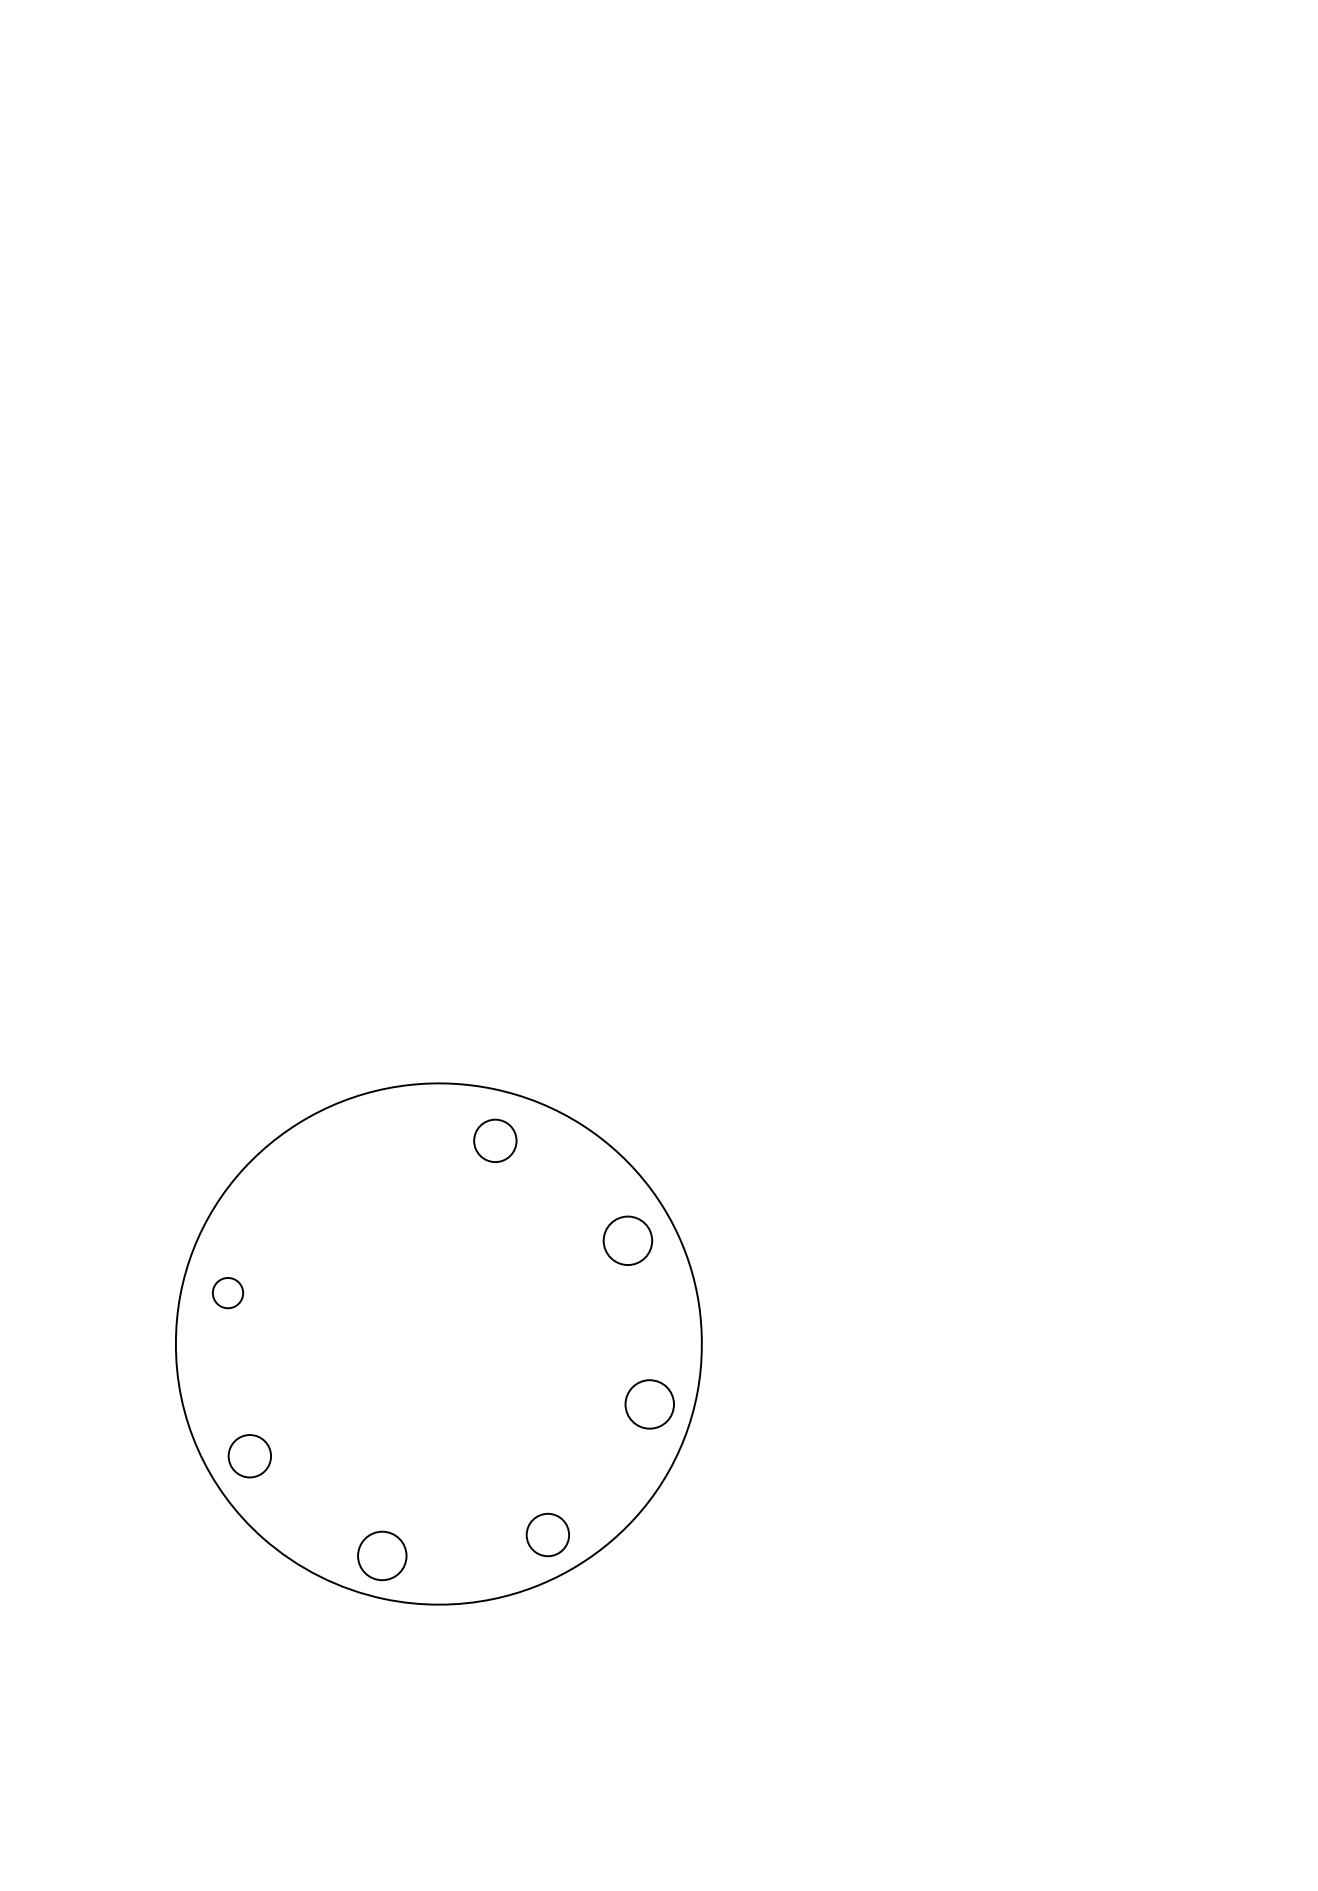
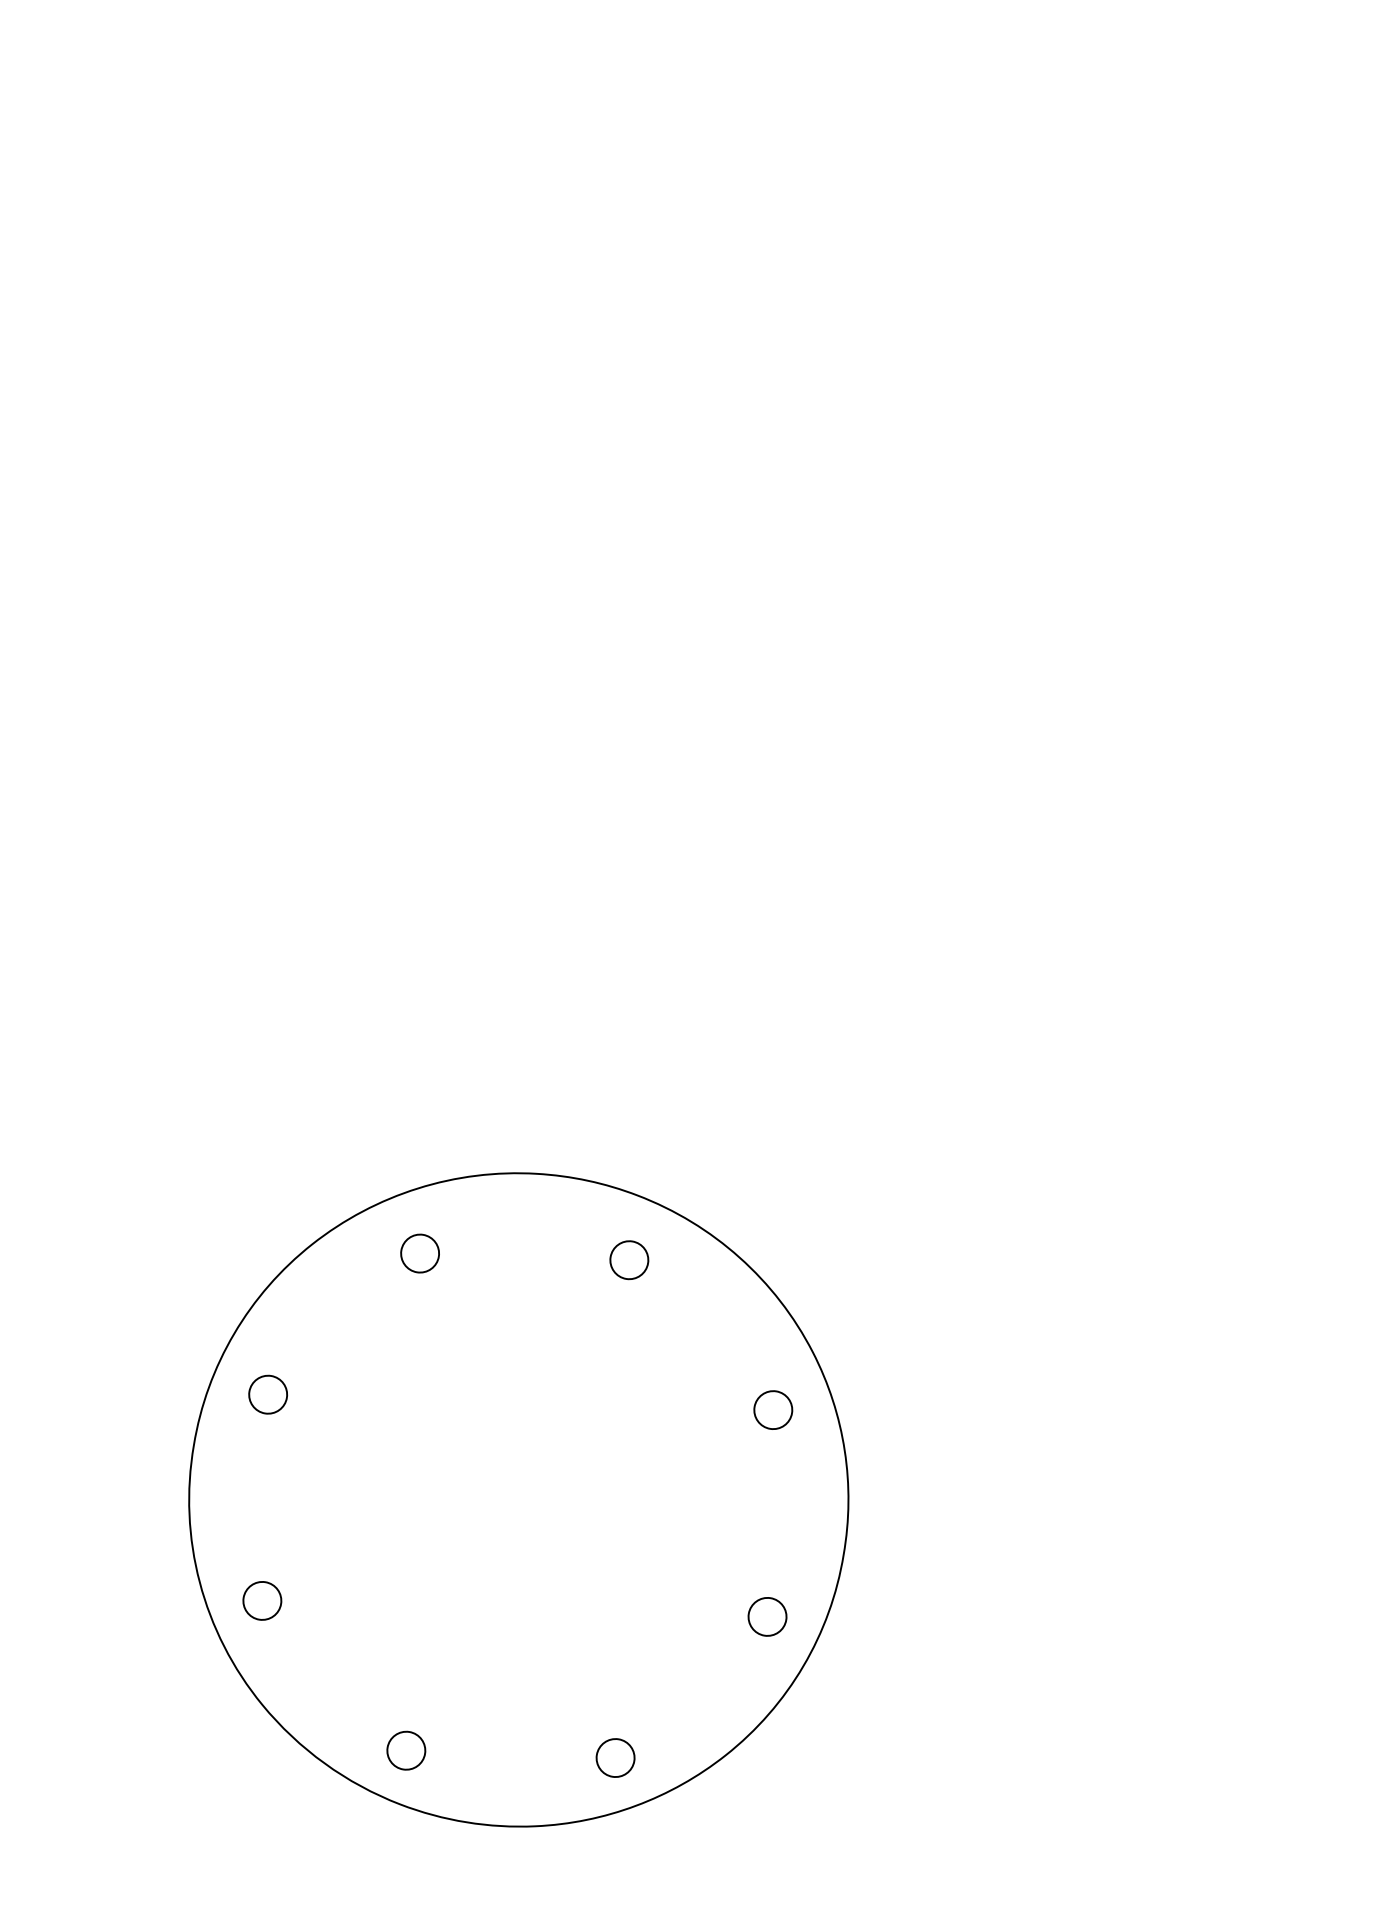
circle: (495, 1141) -> (629, 1260), size x0.71
circle: (329, 1162) -> (419, 1253), added
circle: (627, 1240) -> (772, 1409), size x0.62
circle: (649, 1404) -> (767, 1616), size x0.62
circle: (249, 1456) -> (262, 1601), size x0.71
circle: (548, 1534) -> (616, 1757), size x0.71
circle: (382, 1555) -> (406, 1750), size x0.62

